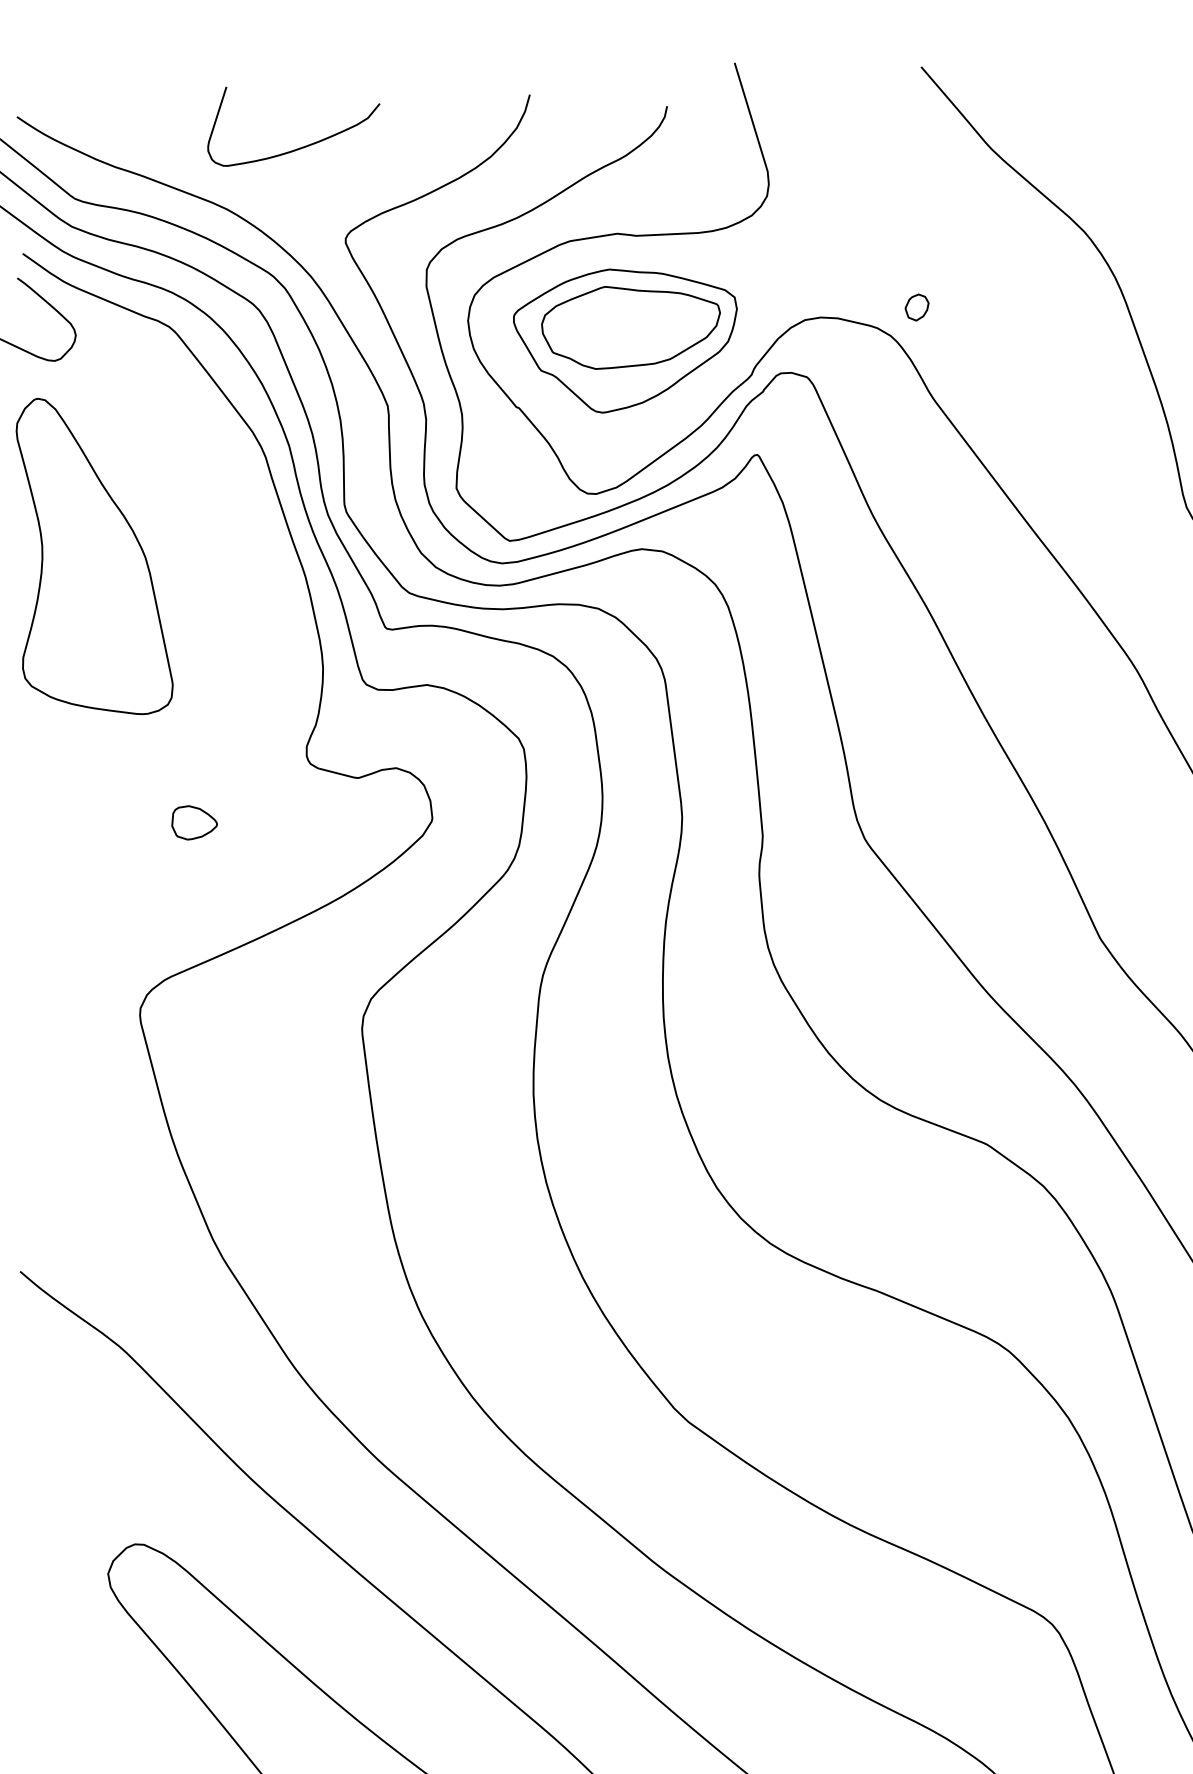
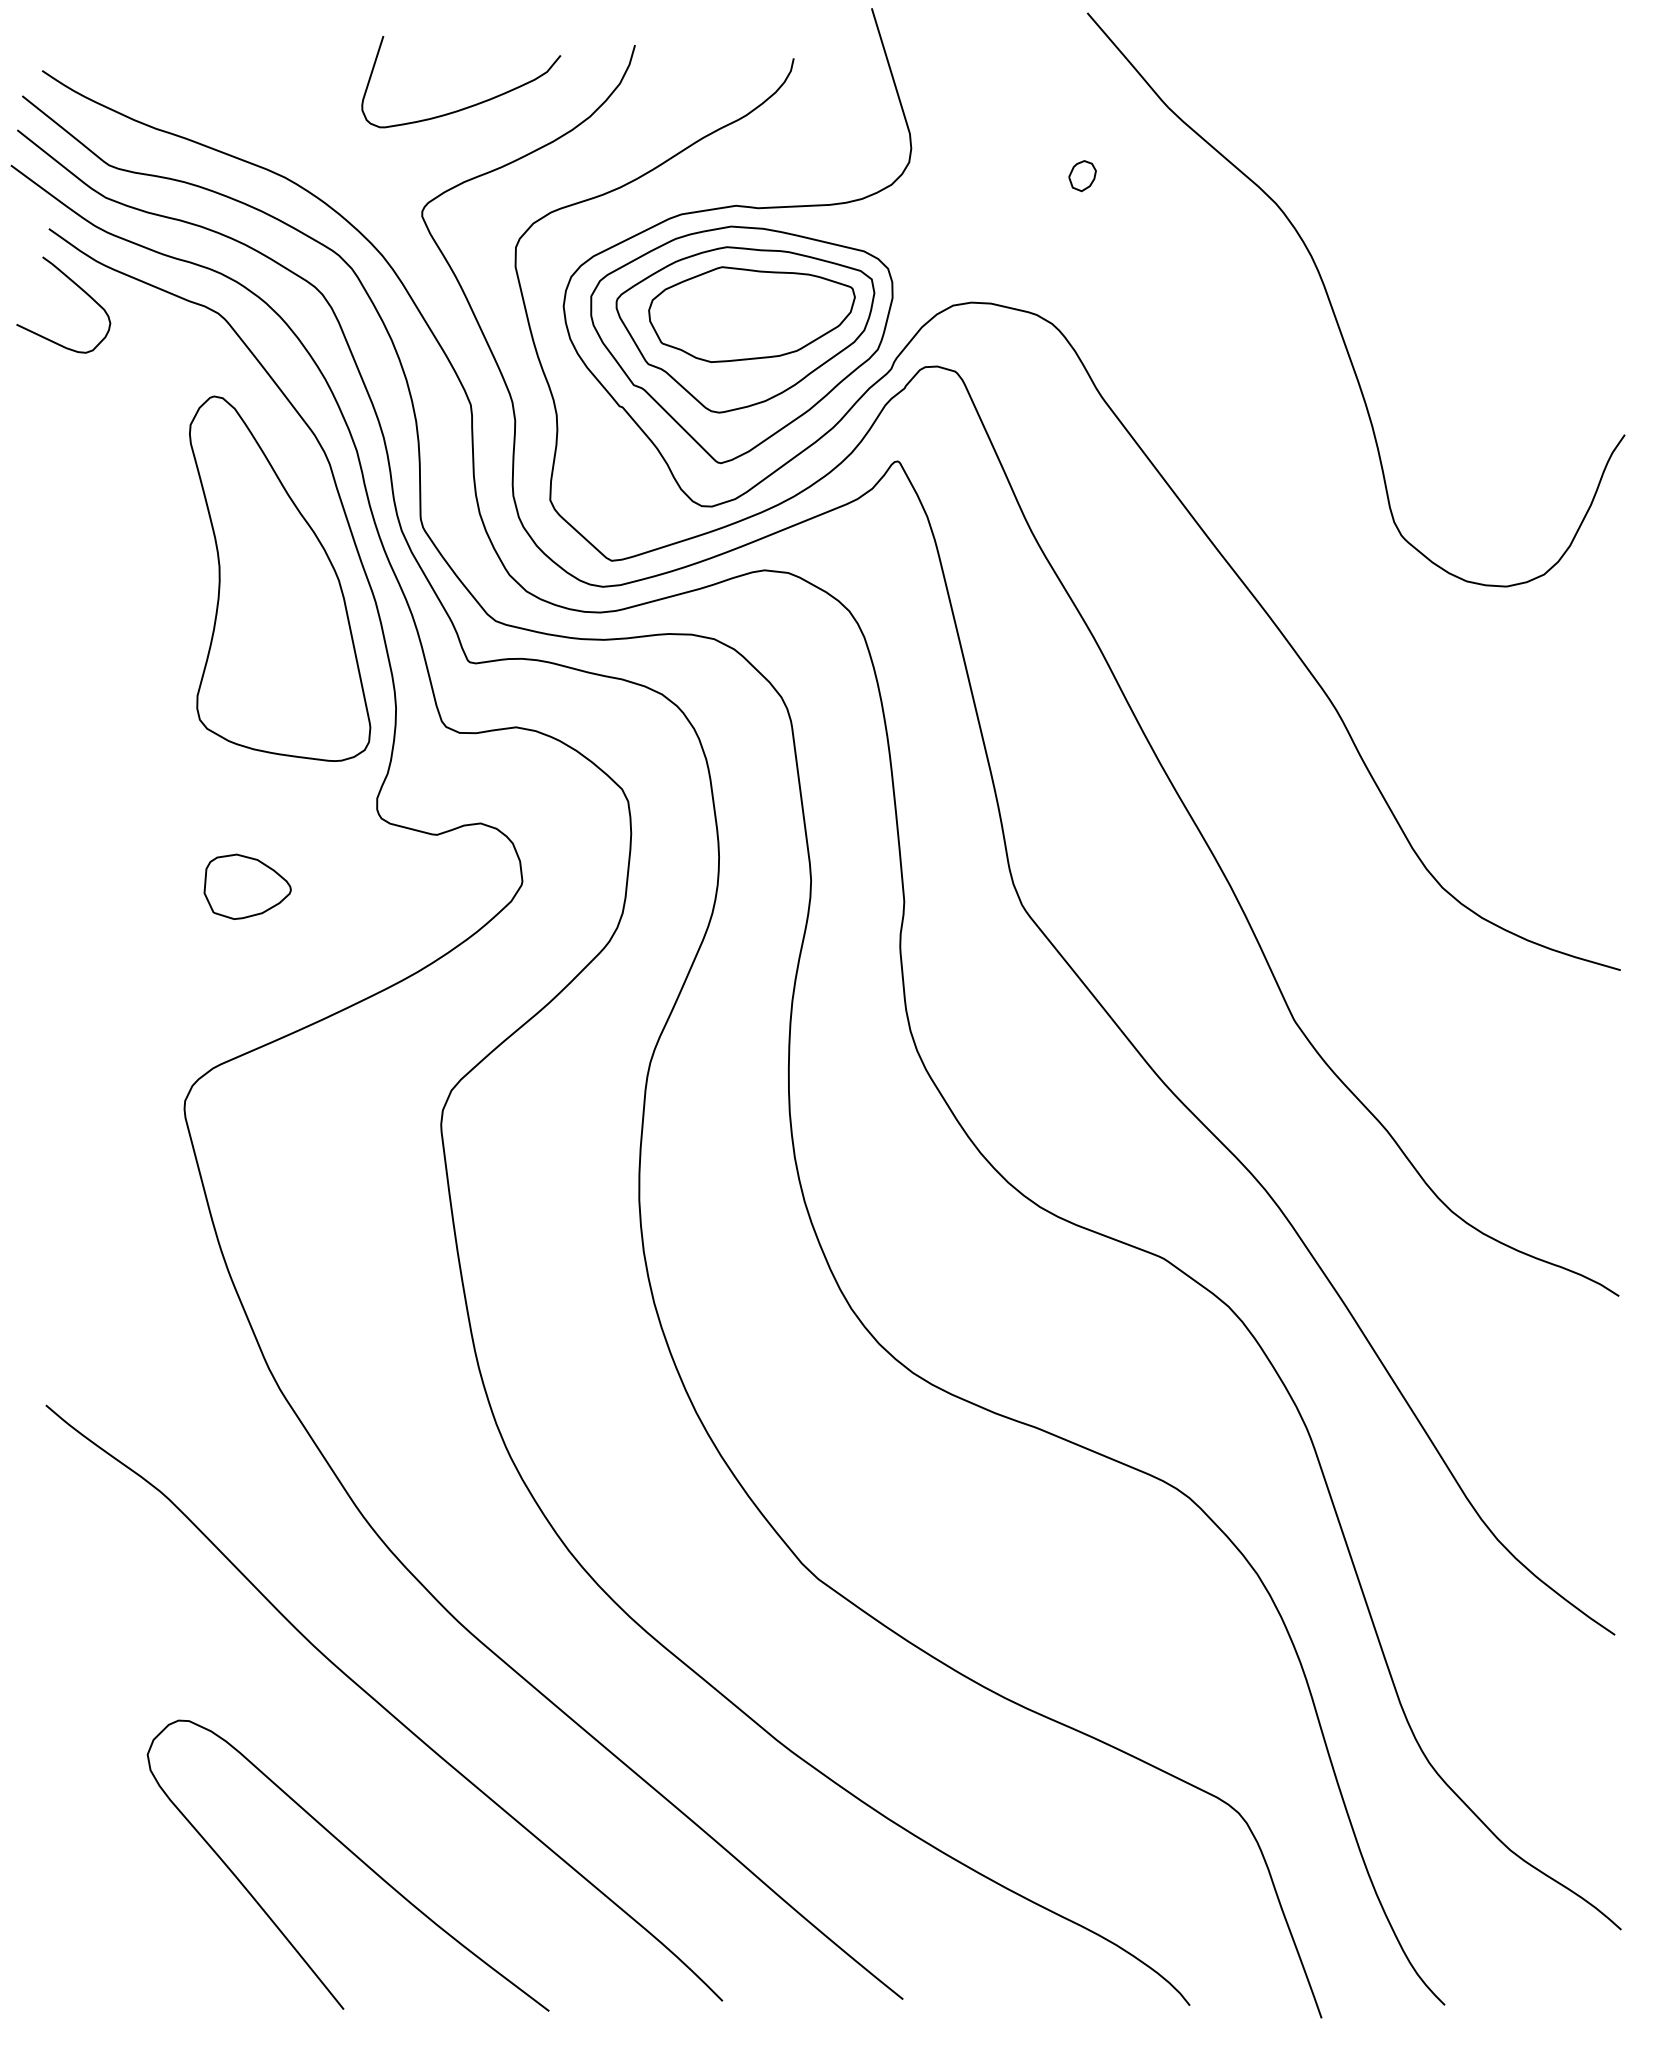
curve: (301, 146) -> (470, 105), moved
part: (916, 307) -> (1082, 176), moved
part: (621, 353) -> (741, 344), added
part: (95, 556) -> (280, 578), moved
part: (194, 822) -> (247, 886), size x1.67

